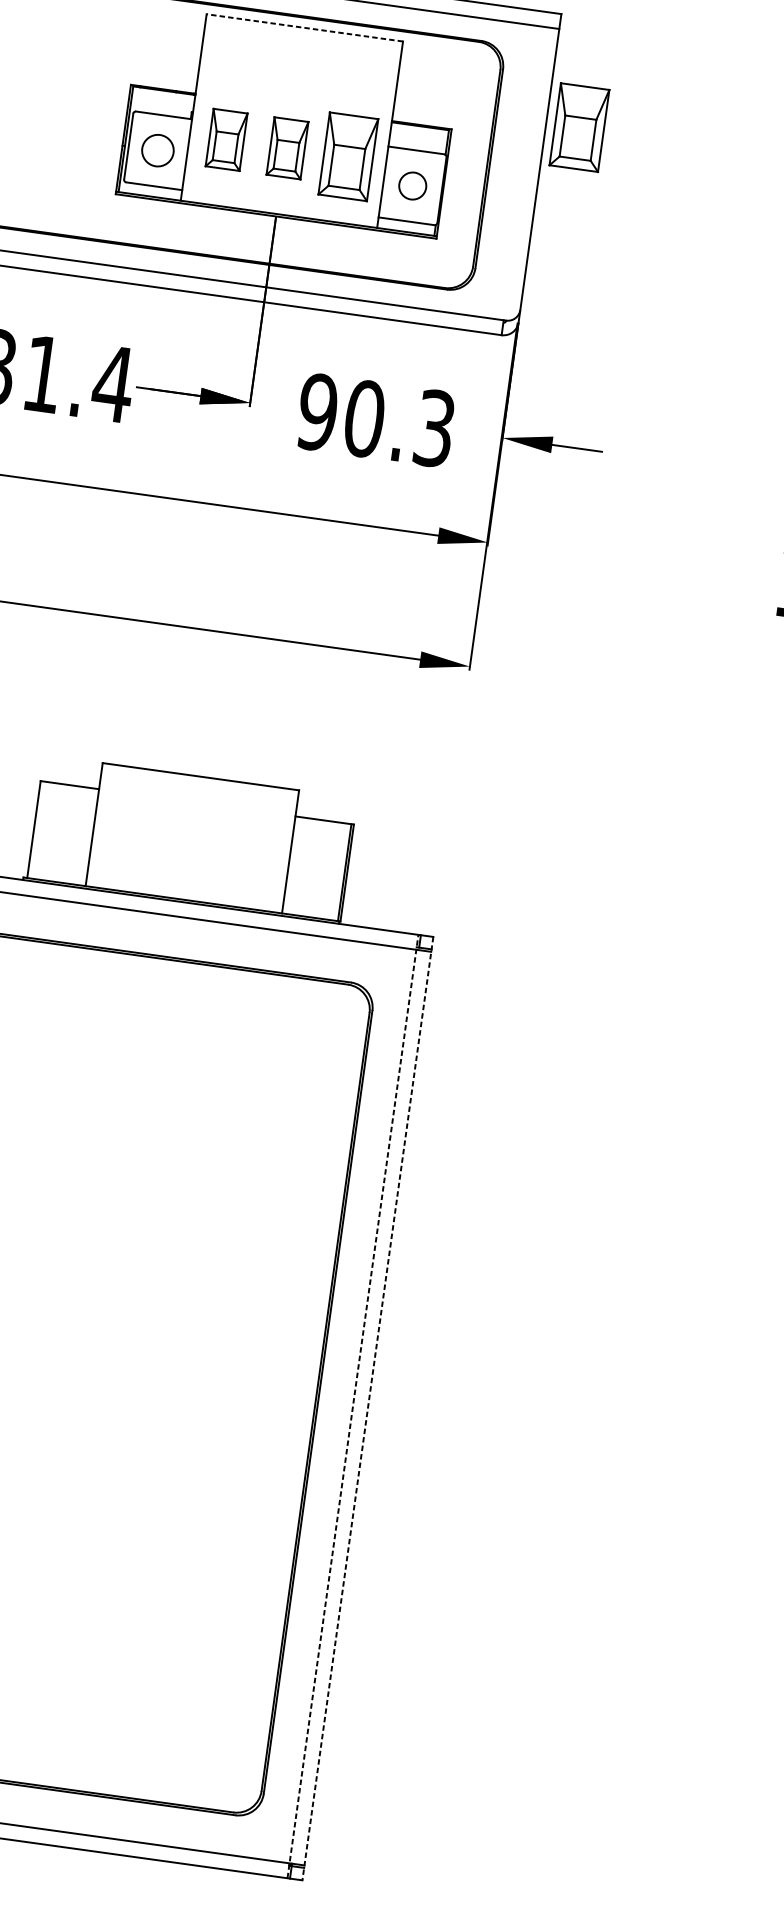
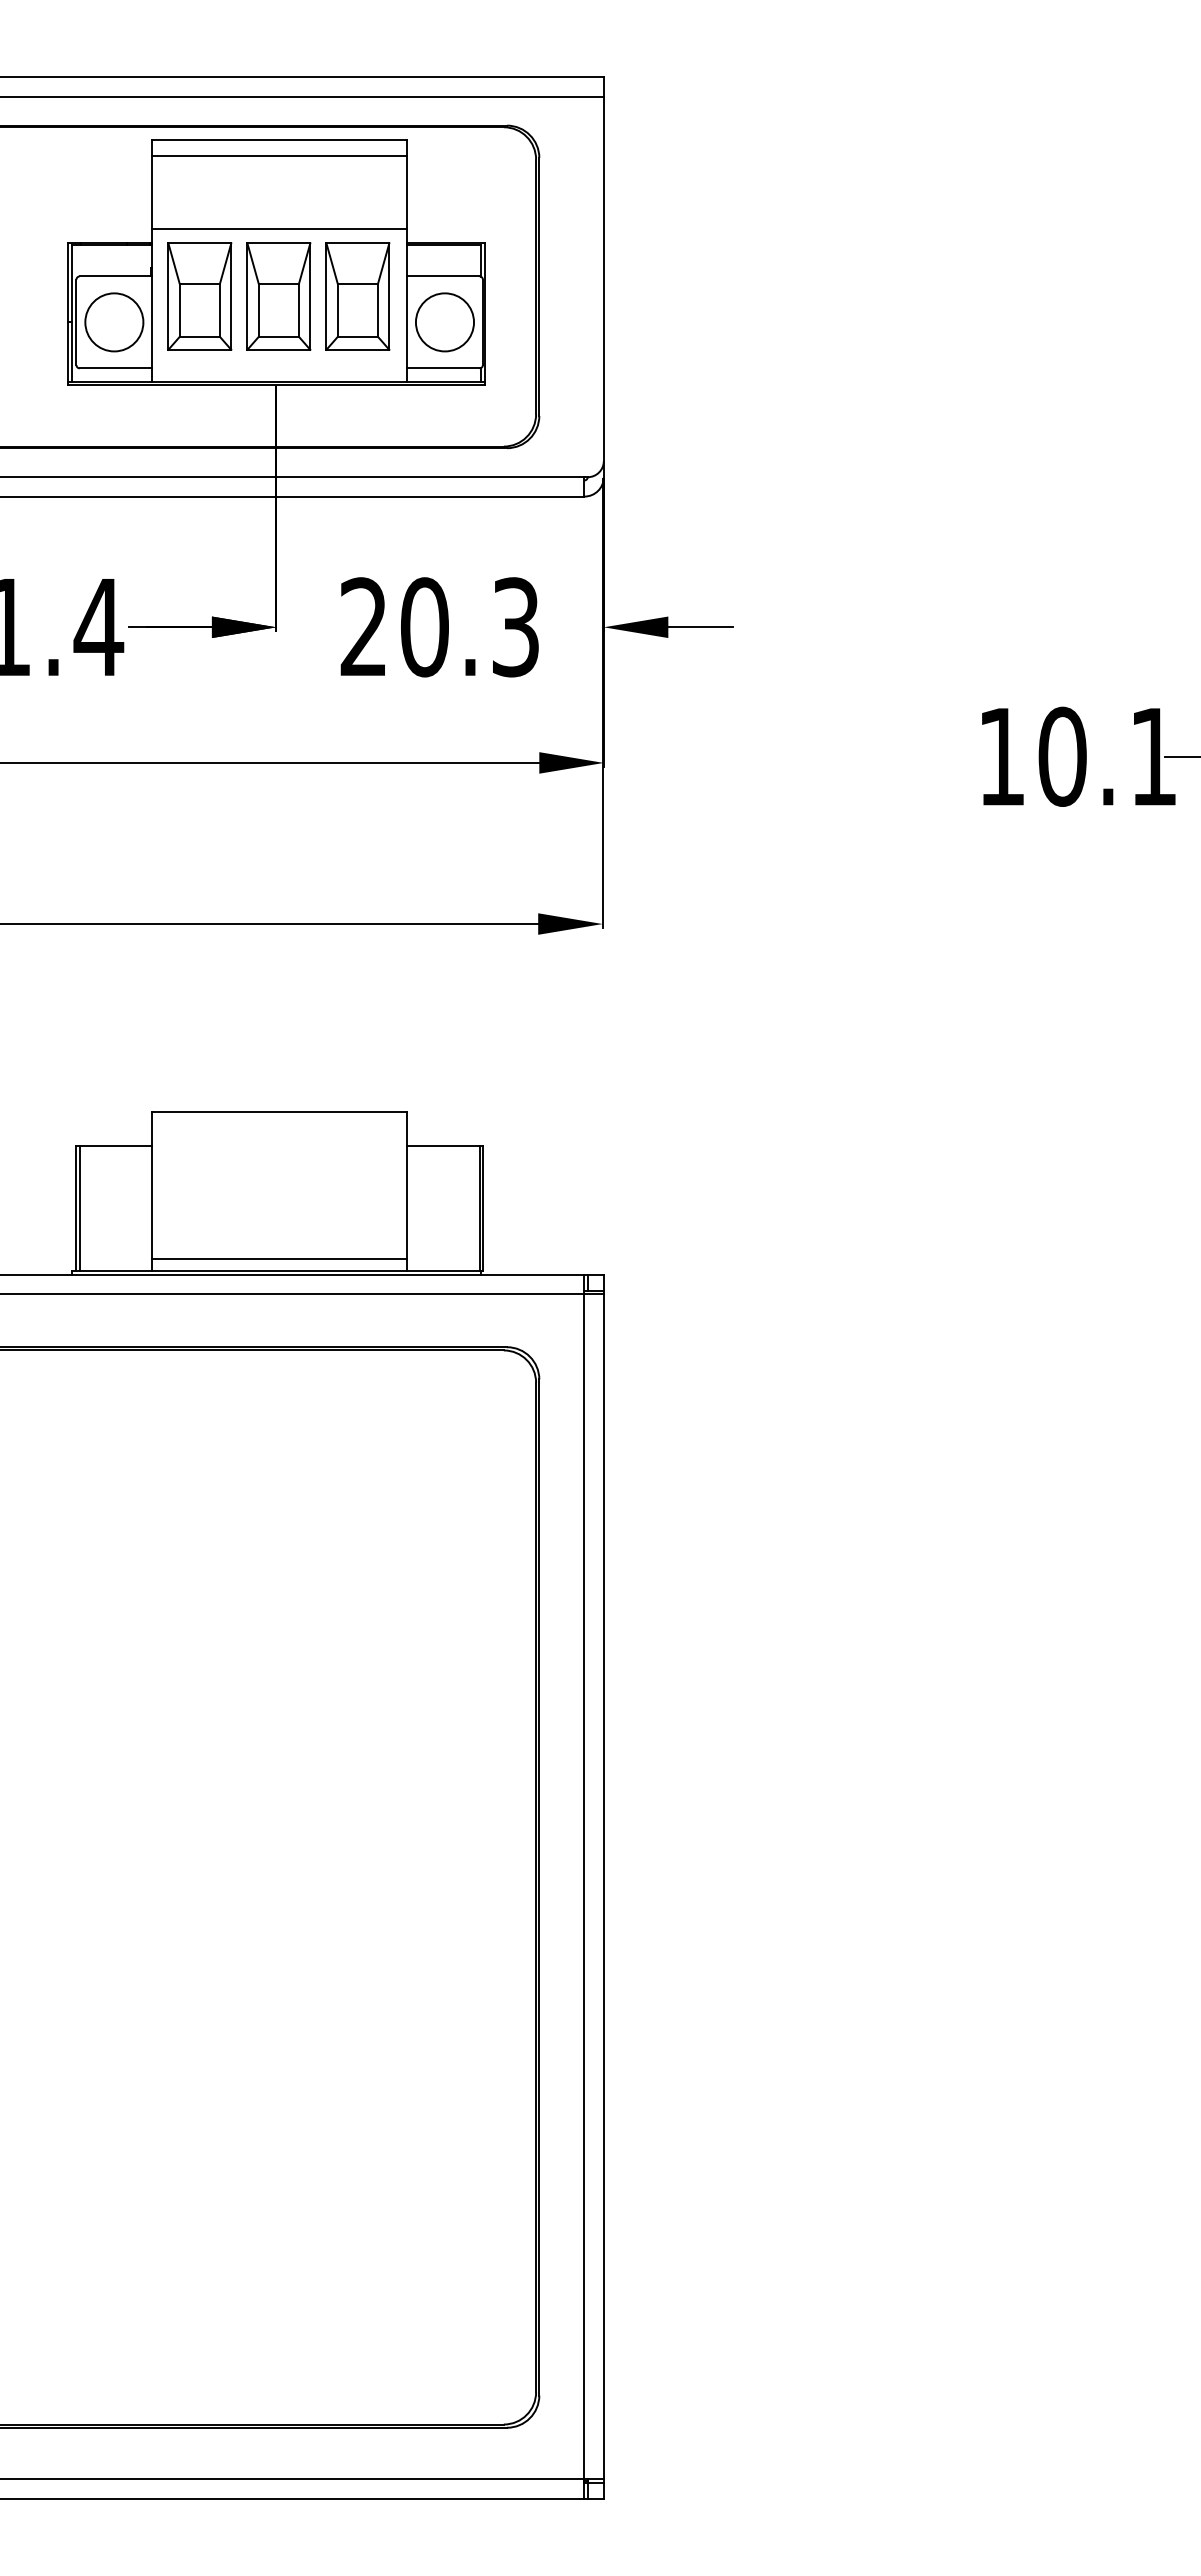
line: (304, 28) -> (279, 140), dashed -> solid
line: (302, 40) -> (279, 156), added
line: (295, 95) -> (279, 228), added
part: (579, 127) -> (646, 218), removed
part: (226, 139) -> (199, 296), size x1.43
part: (287, 148) -> (278, 296), size x1.43
circle: (158, 150) -> (114, 322), size x1.43
circle: (412, 186) -> (444, 322), size x1.67
text: (317, 412) -> (363, 627), 90.3 -> 20.3
line: (36, 829) -> (79, 1208), added
line: (185, 889) -> (279, 1258), added
line: (353, 1406) -> (584, 1886), dashed -> solid
line: (367, 1409) -> (603, 1887), dashed -> solid

